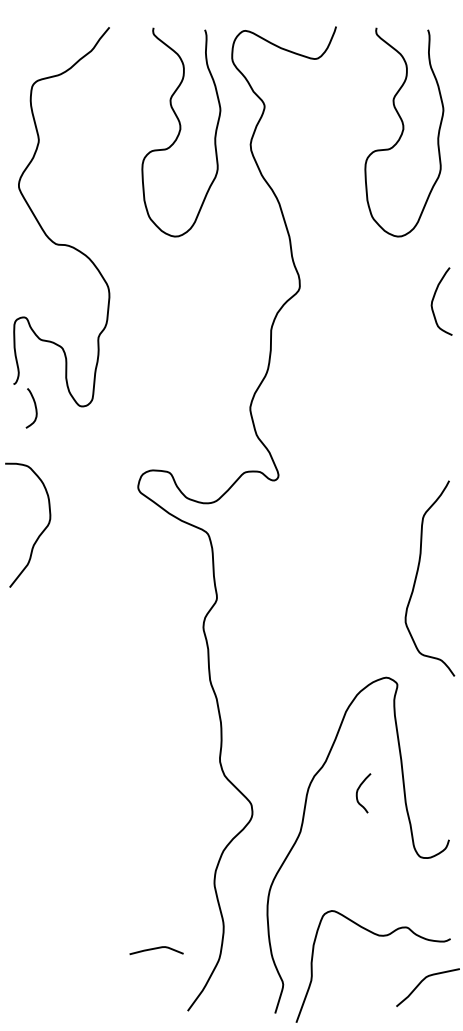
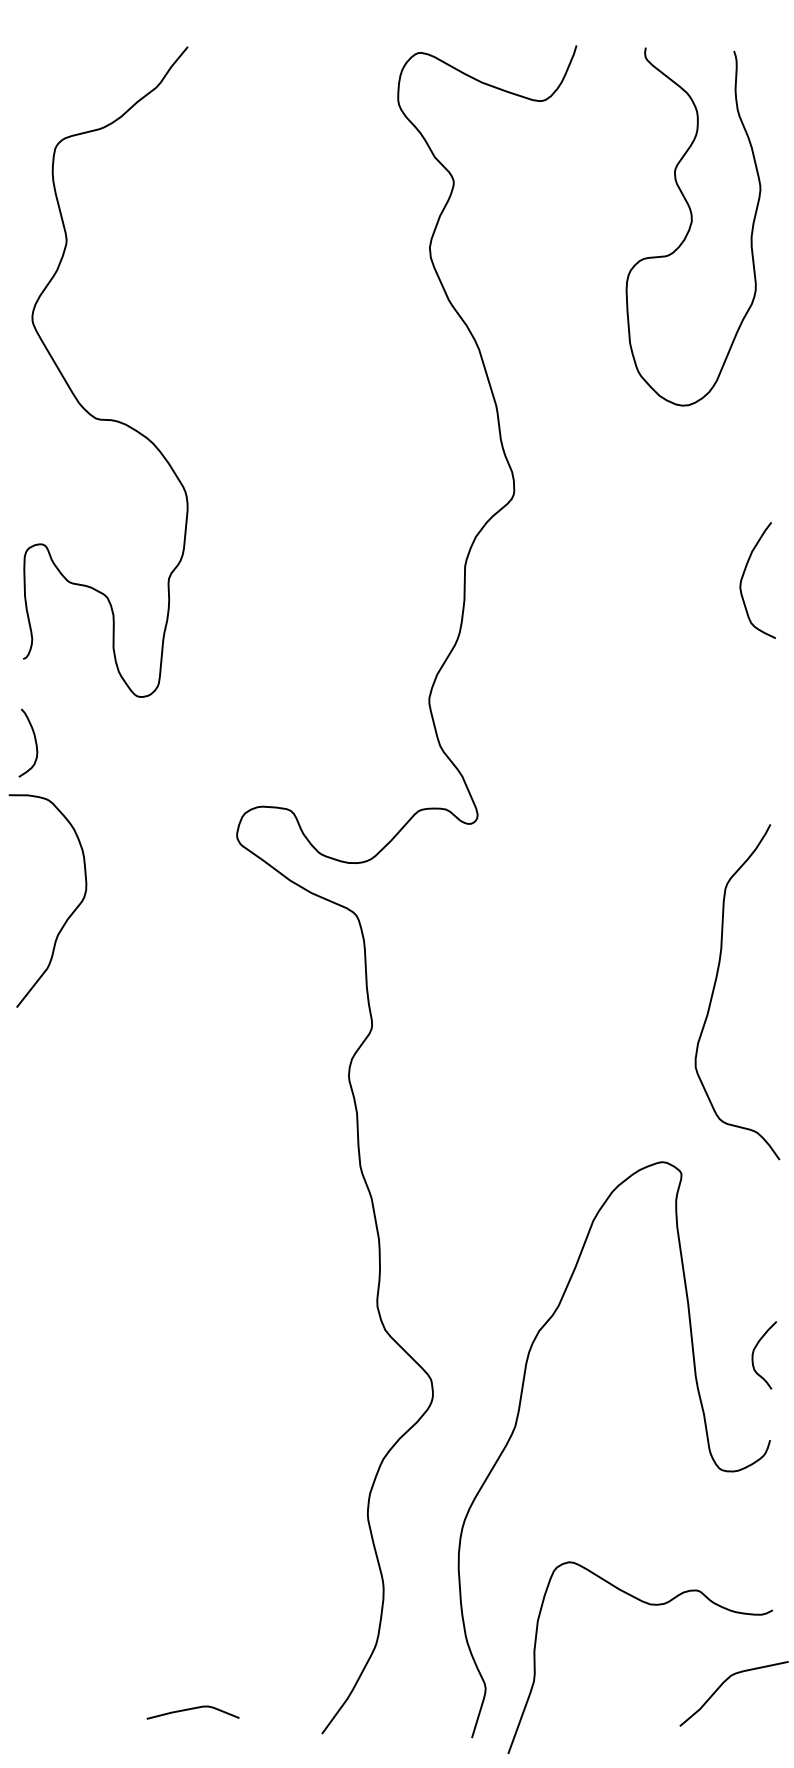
curve: (180, 132) -> (309, 227), removed
curve: (434, 298) -> (745, 575), moved
curve: (34, 406) -> (33, 739), moved
curve: (358, 791) -> (755, 1352), moved
curve: (156, 949) -> (192, 1710), moved

